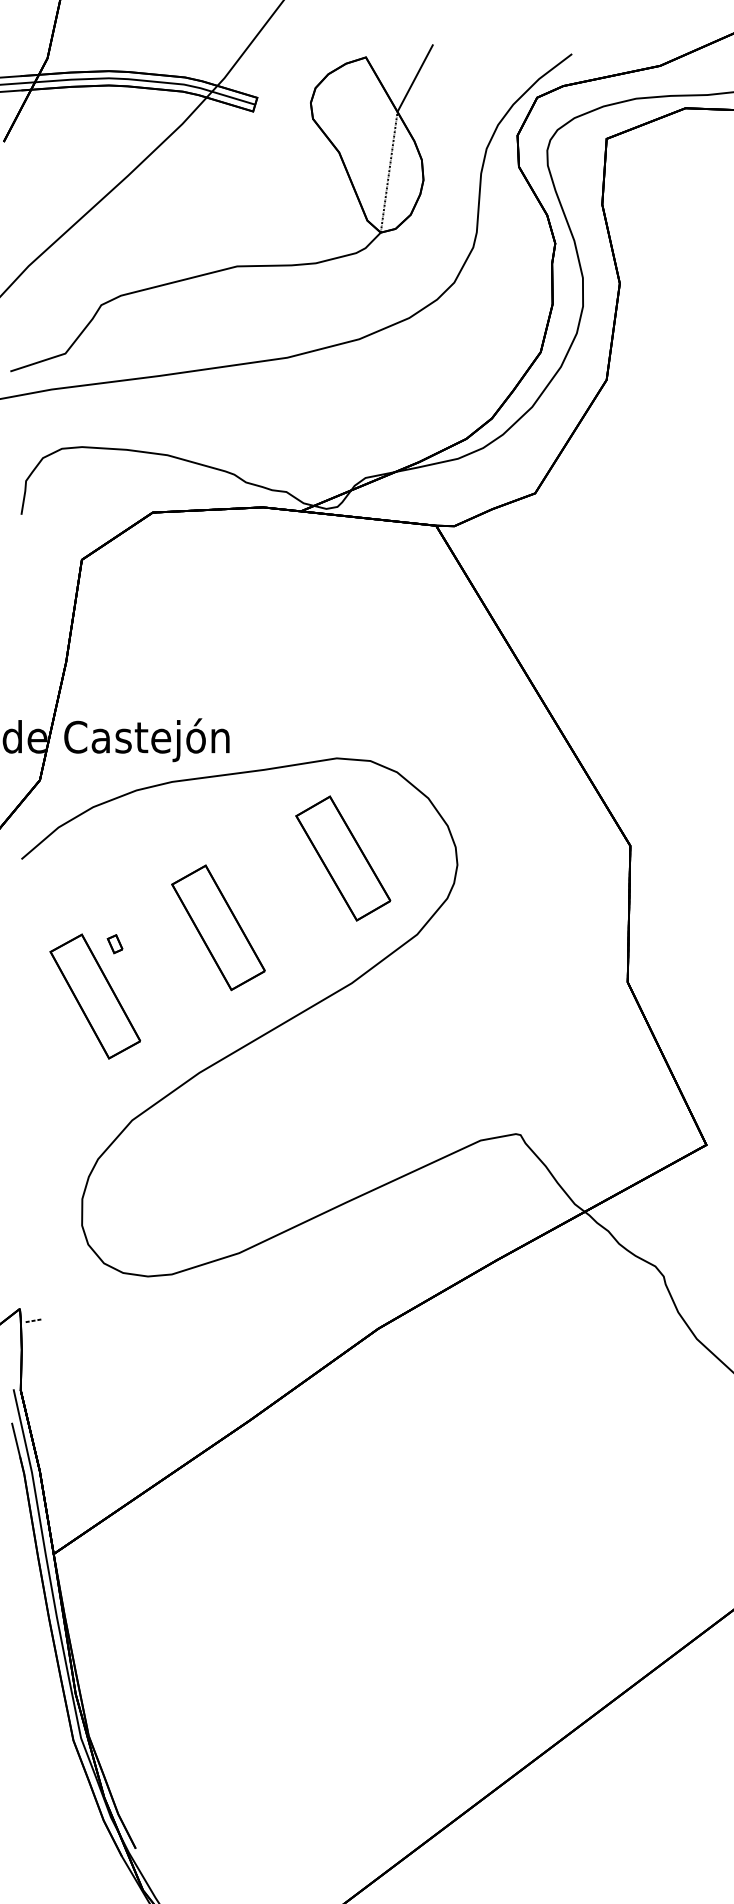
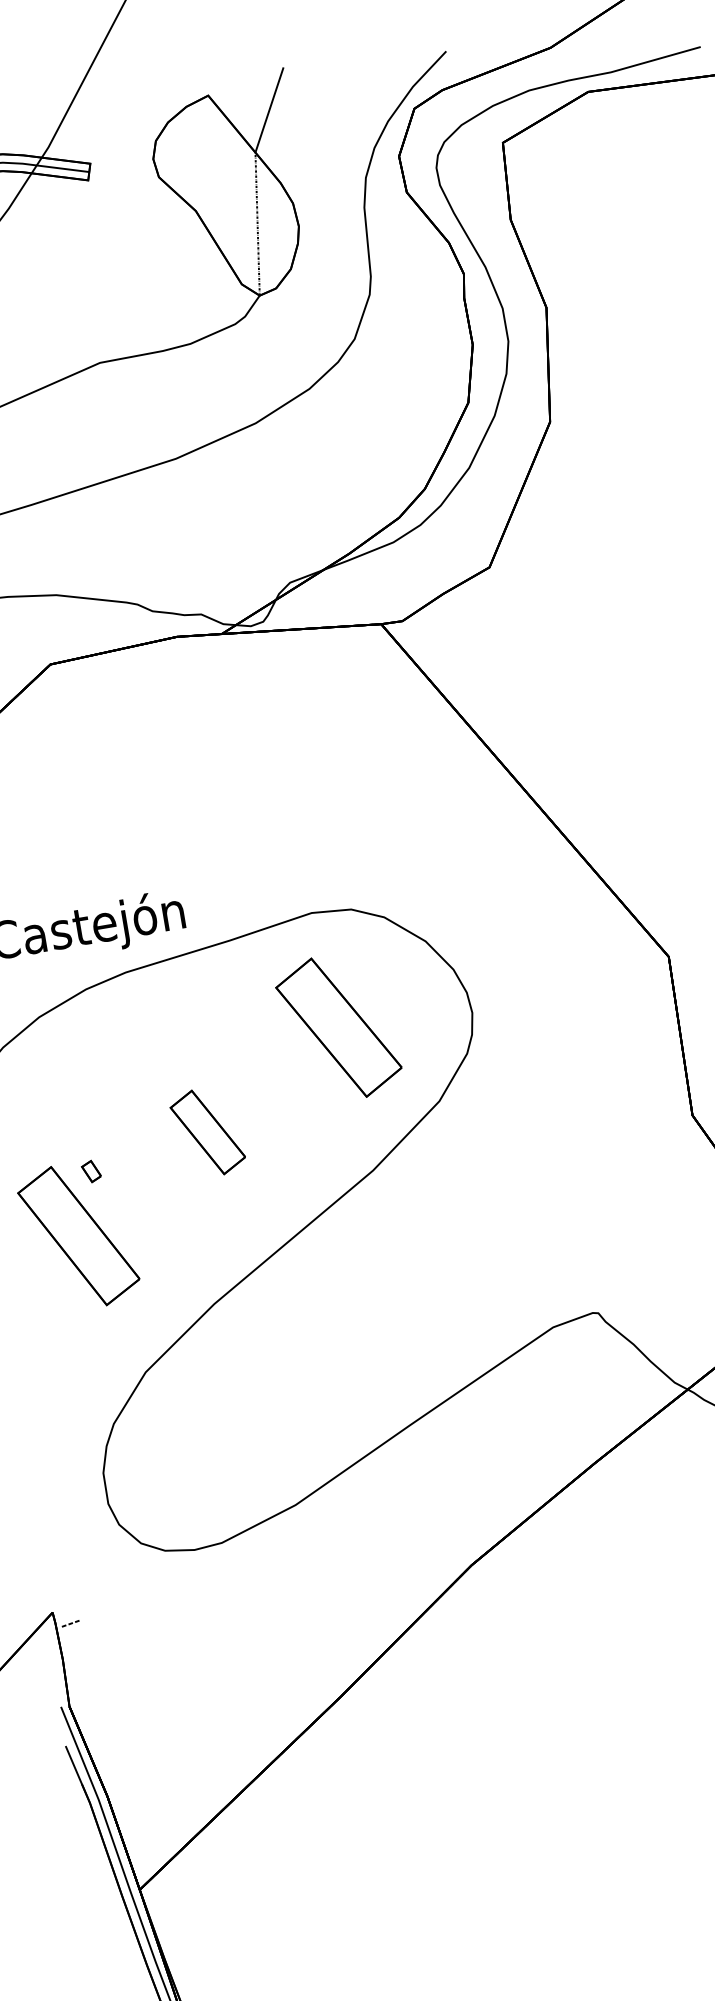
part: (218, 927) -> (207, 1132), size x0.6

